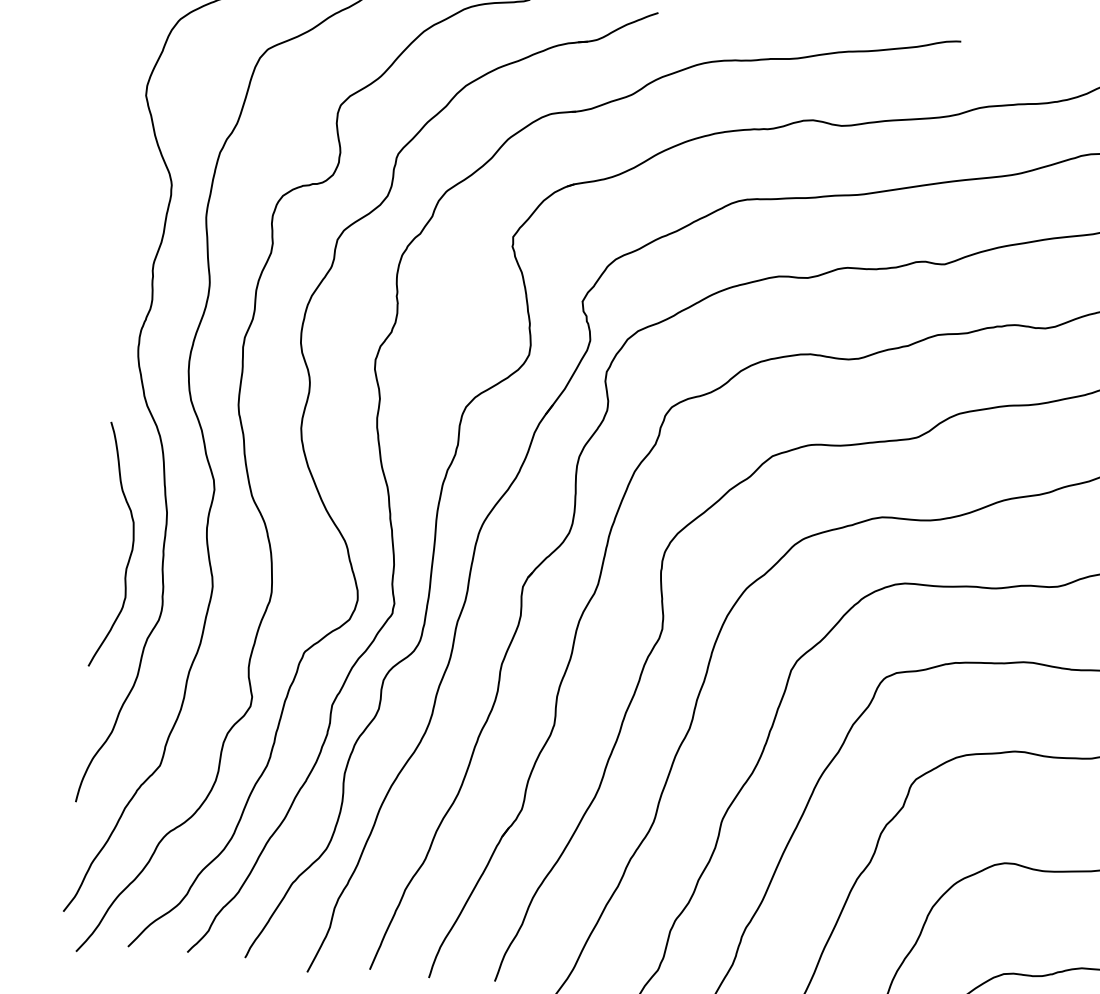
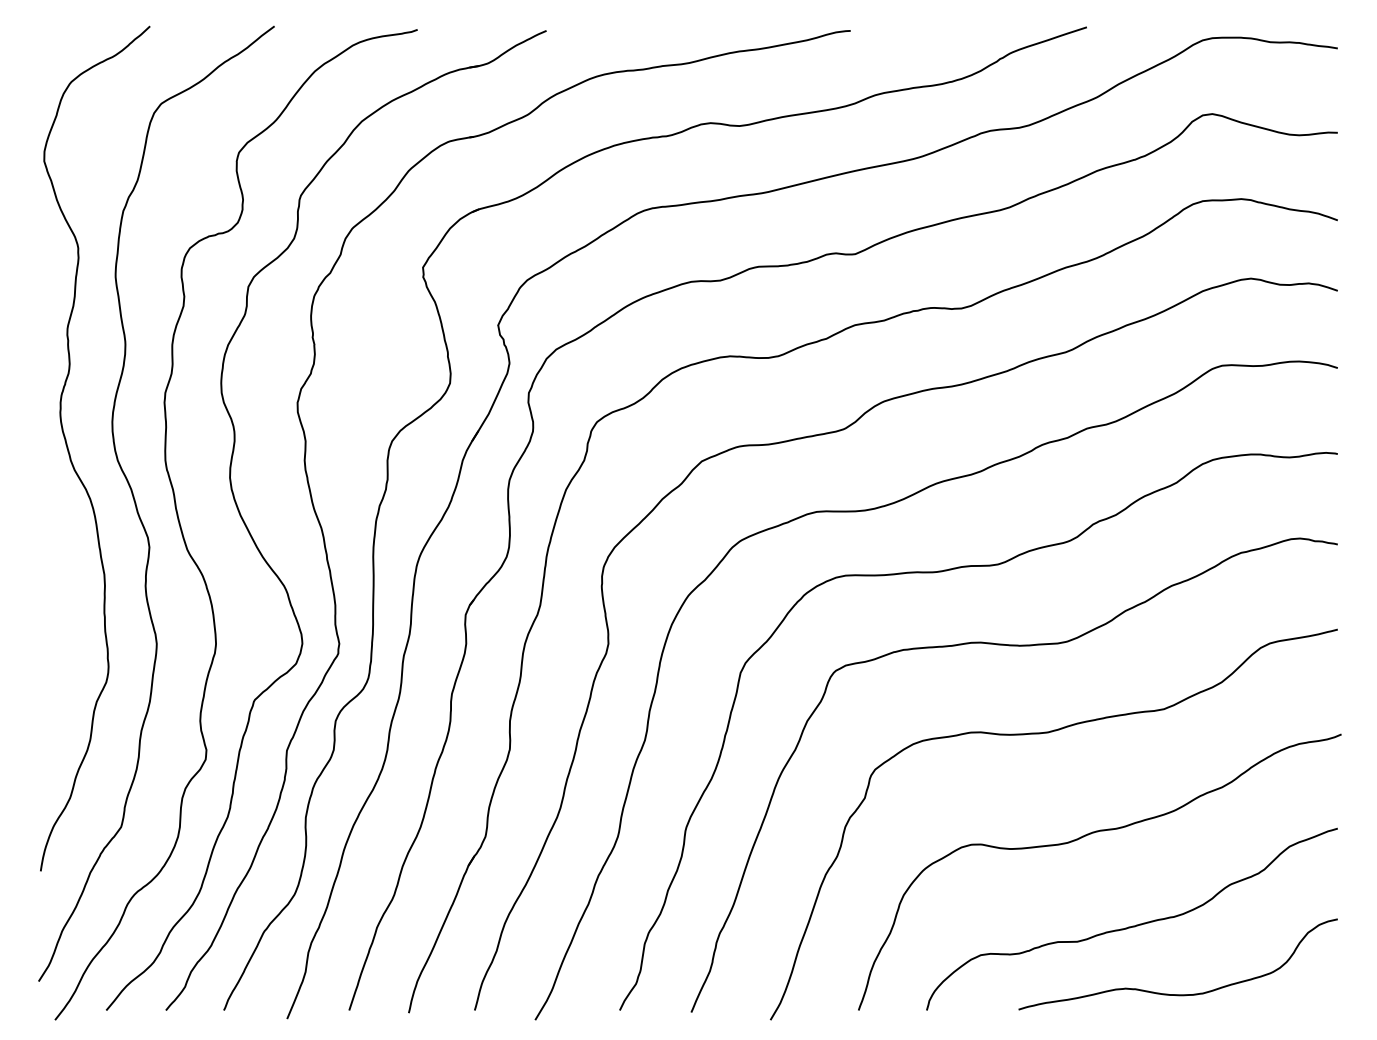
curve: (131, 547) -> (72, 612), removed

